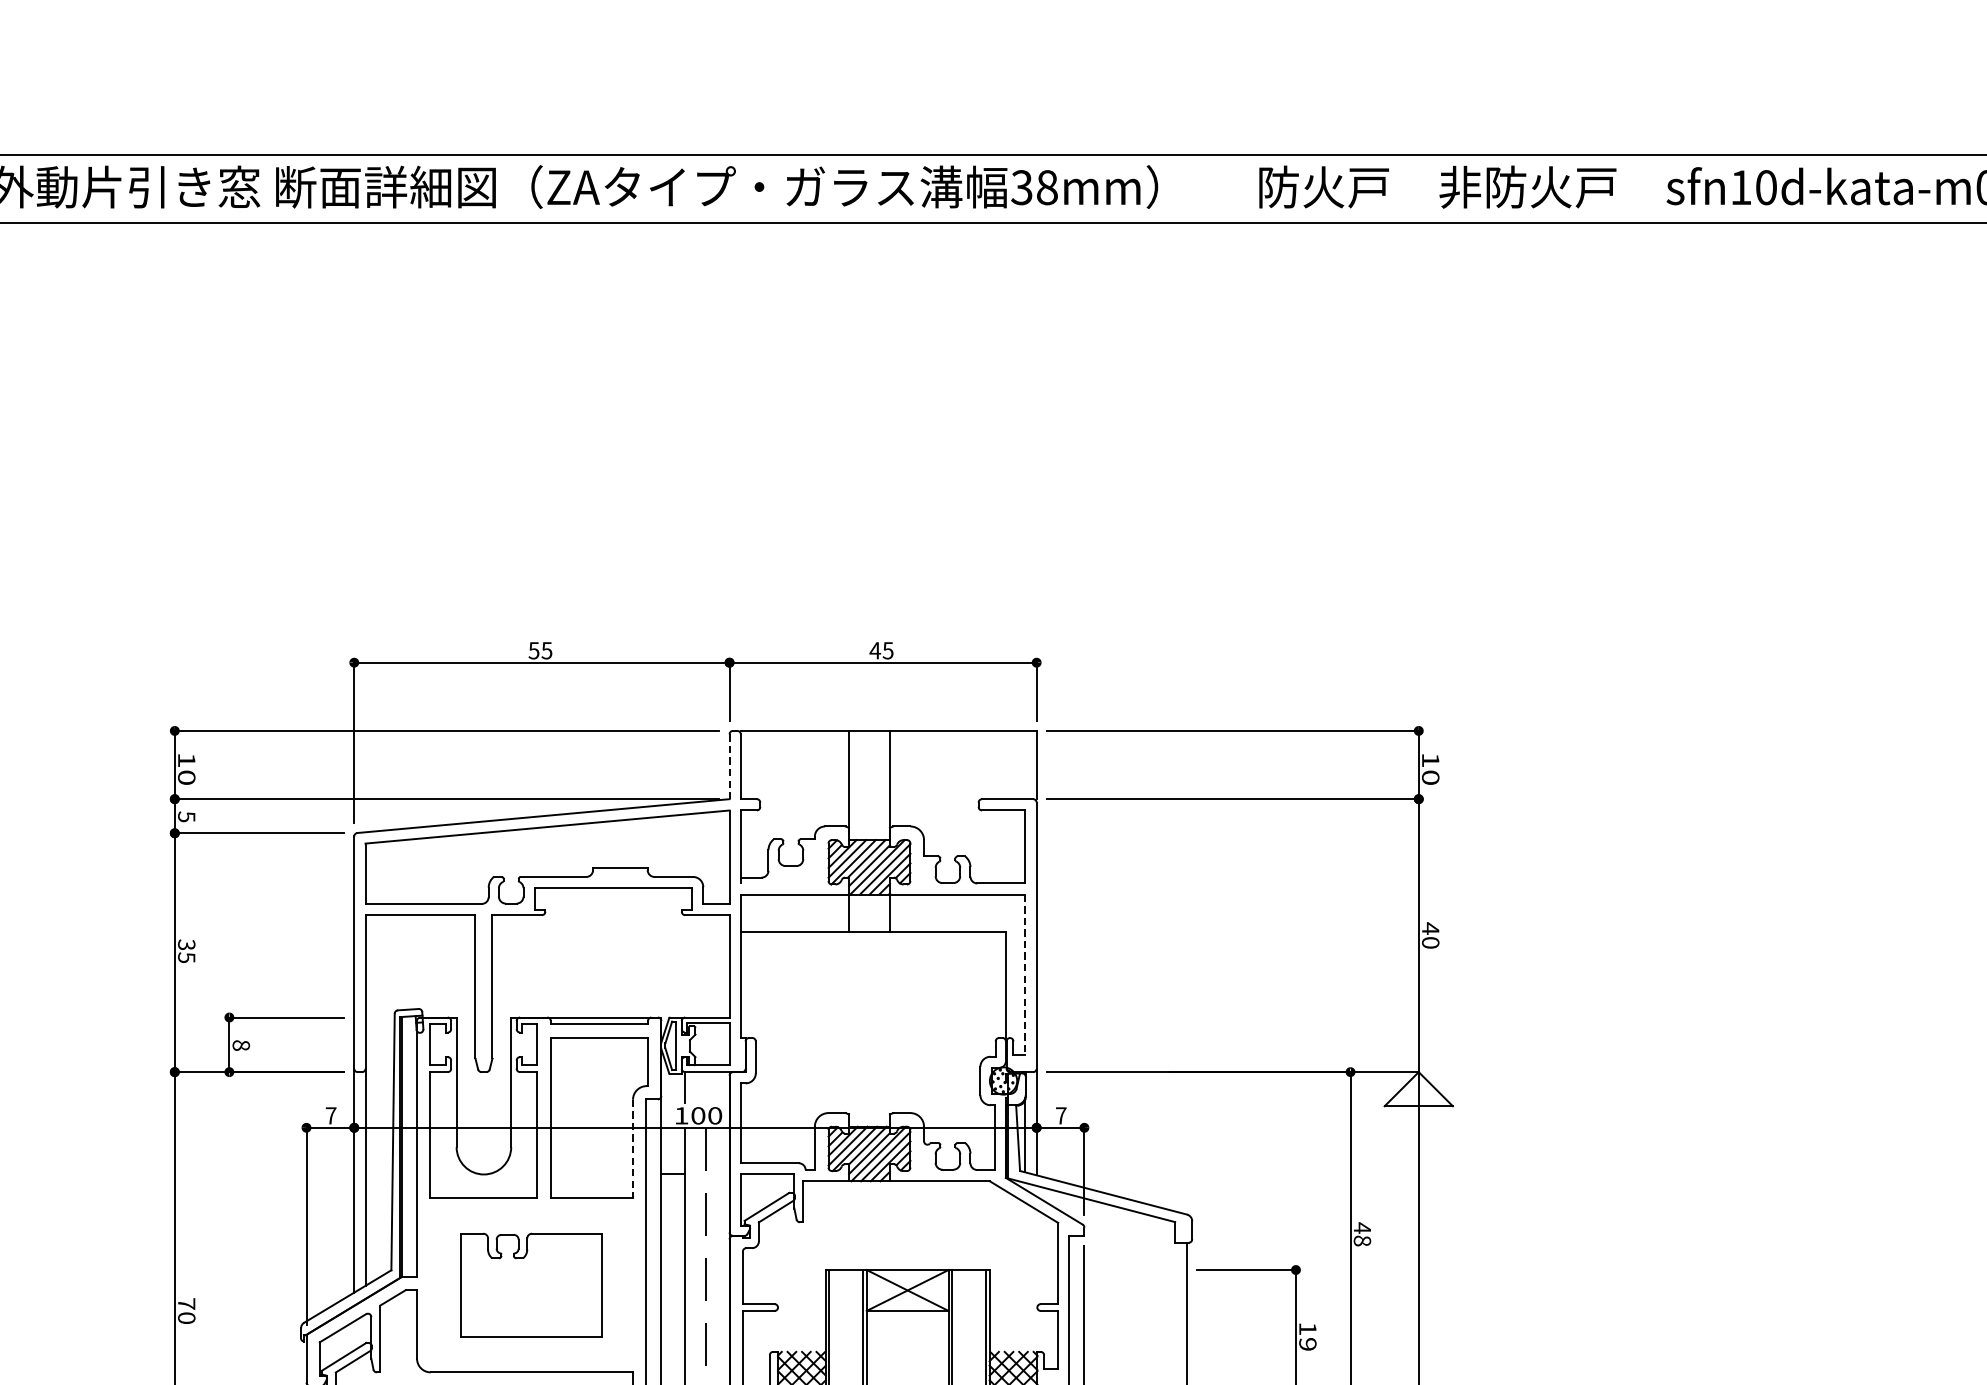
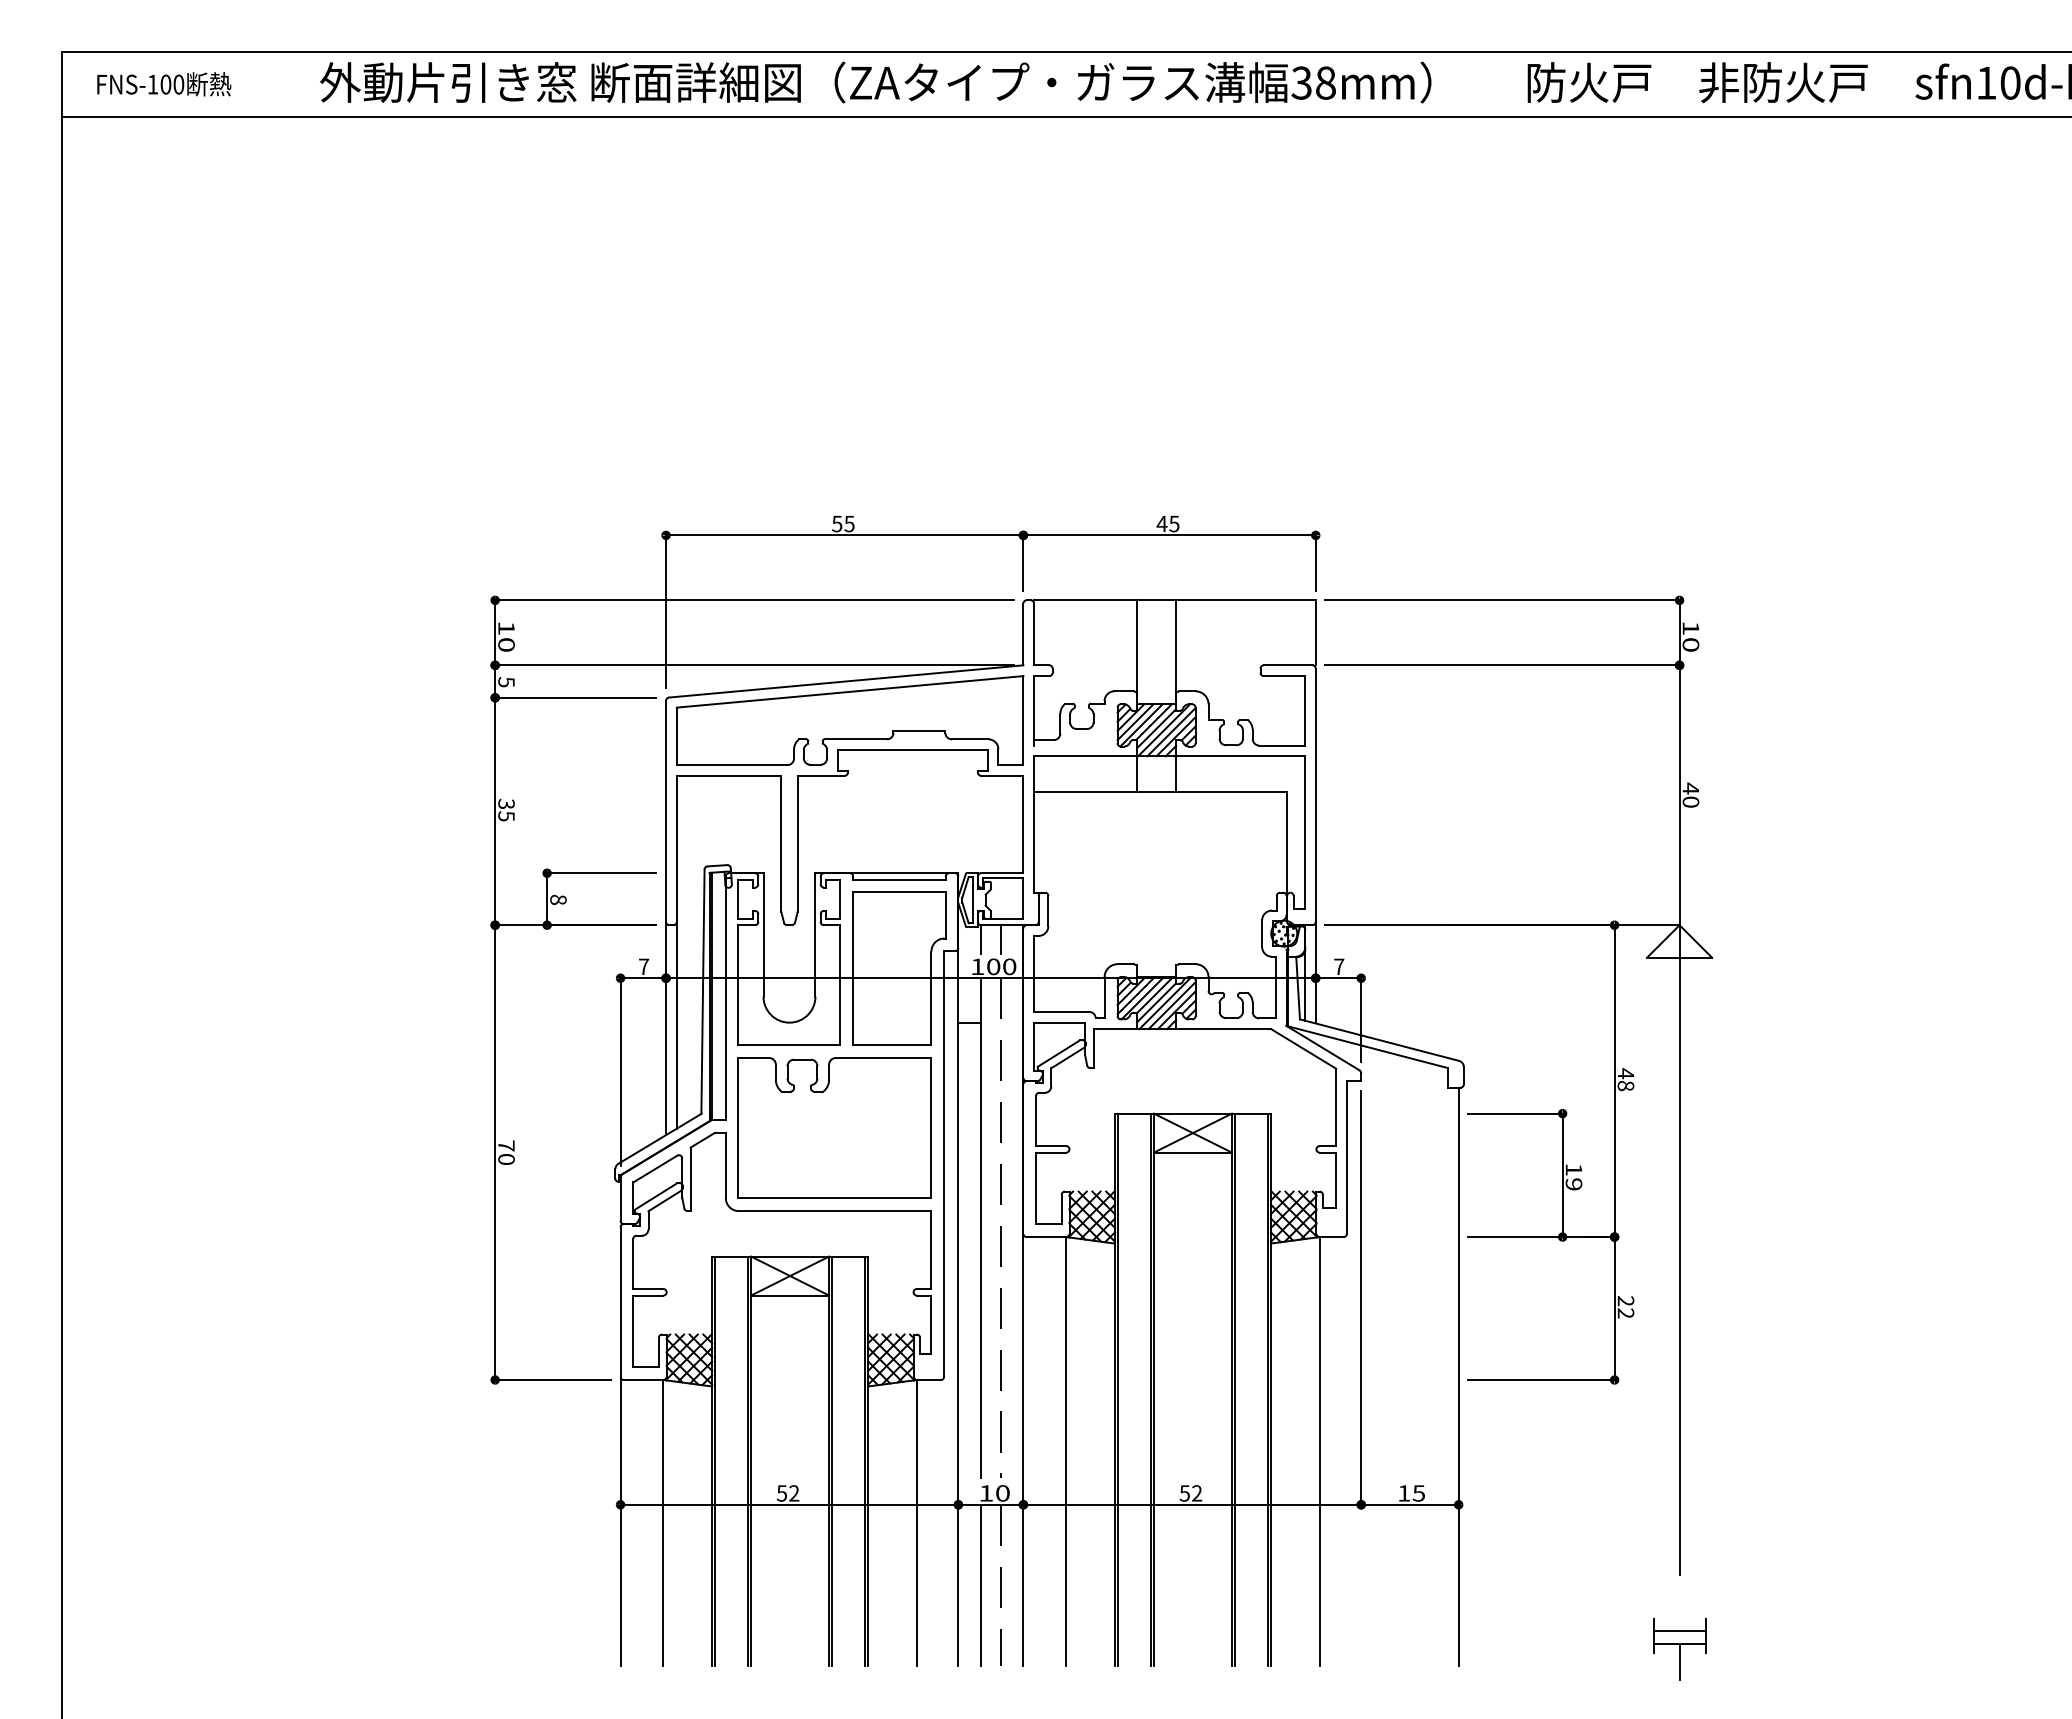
line: (729, 766) -> (1023, 634), dashed -> solid
line: (1025, 975) -> (1305, 833), dashed -> solid
line: (705, 1087) -> (1000, 939), added
line: (633, 1149) -> (931, 998), dashed -> solid
part: (531, 1284) -> (834, 1127), size x1.43

